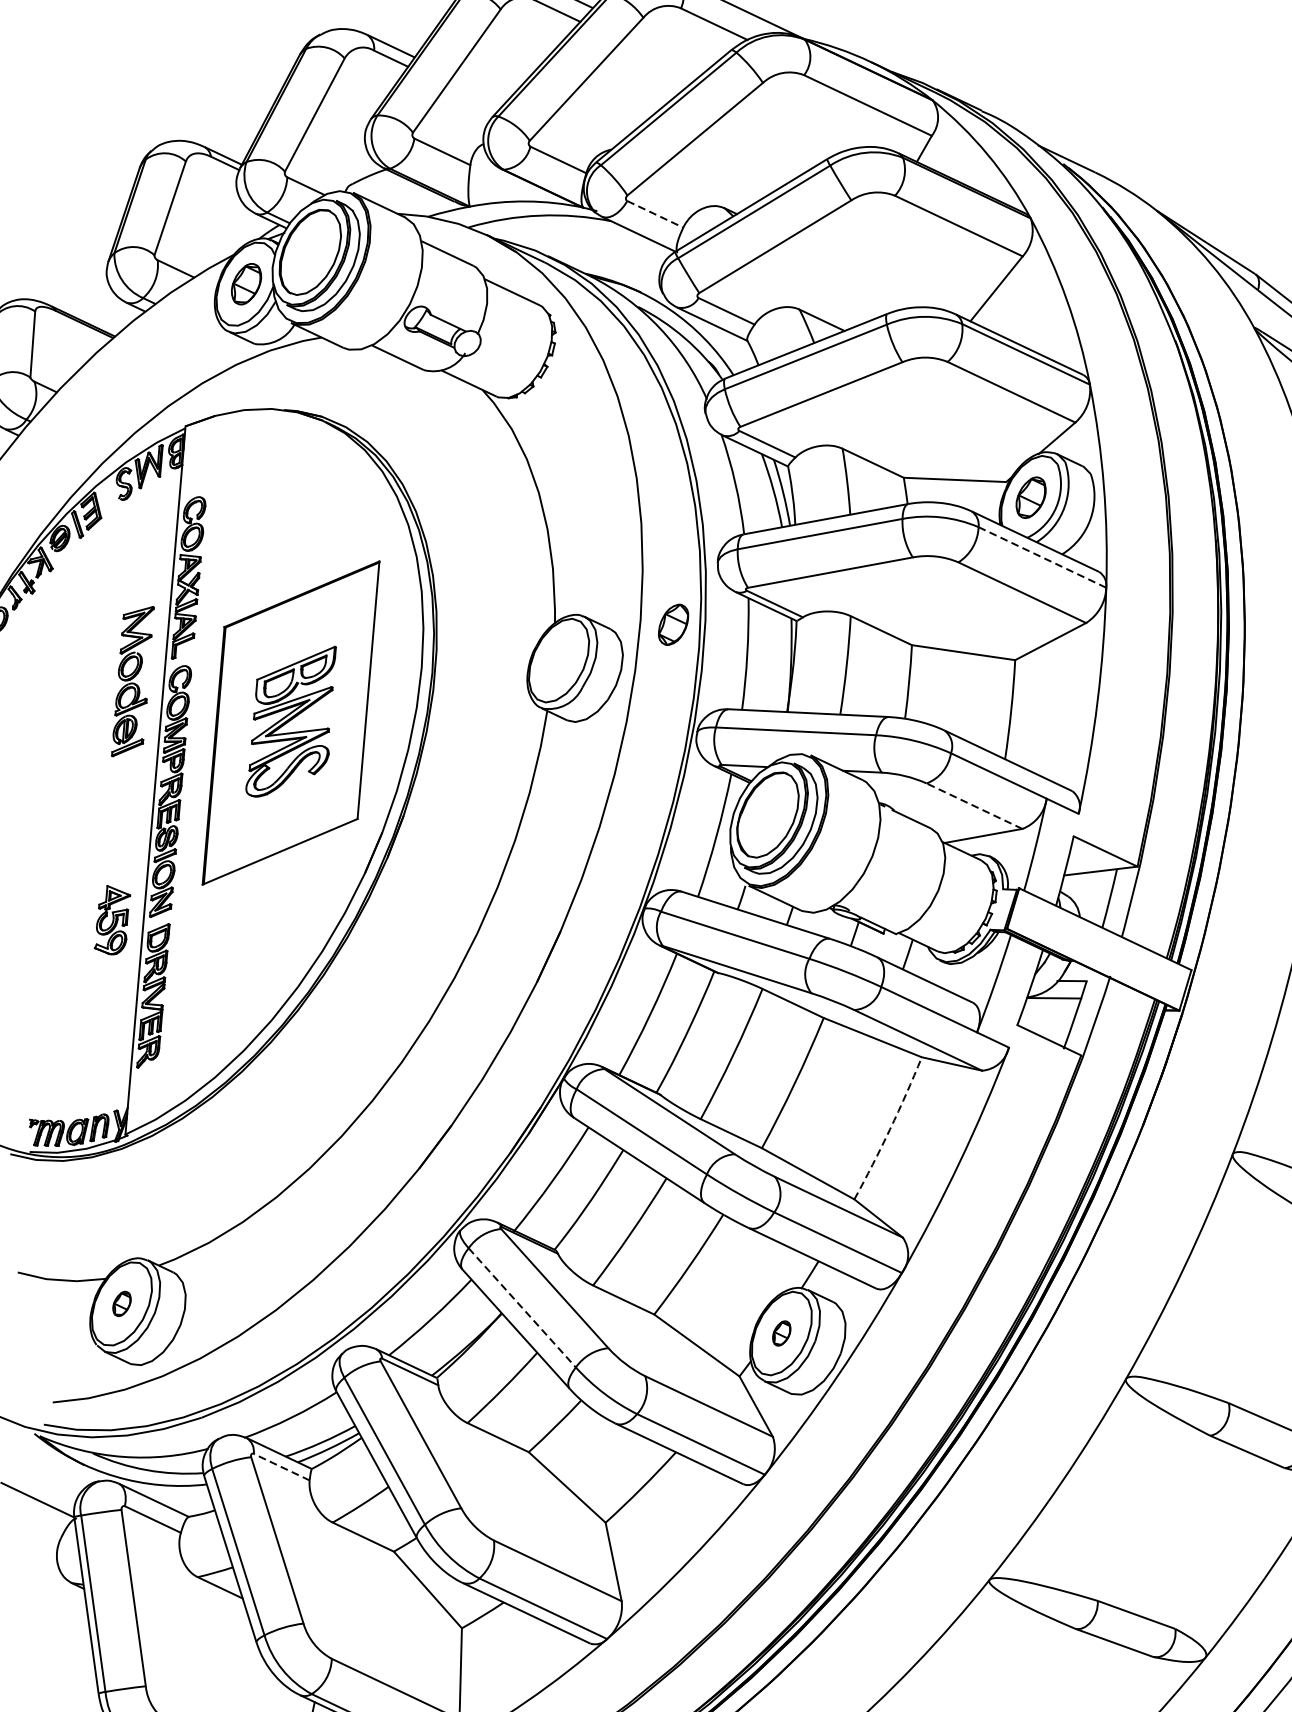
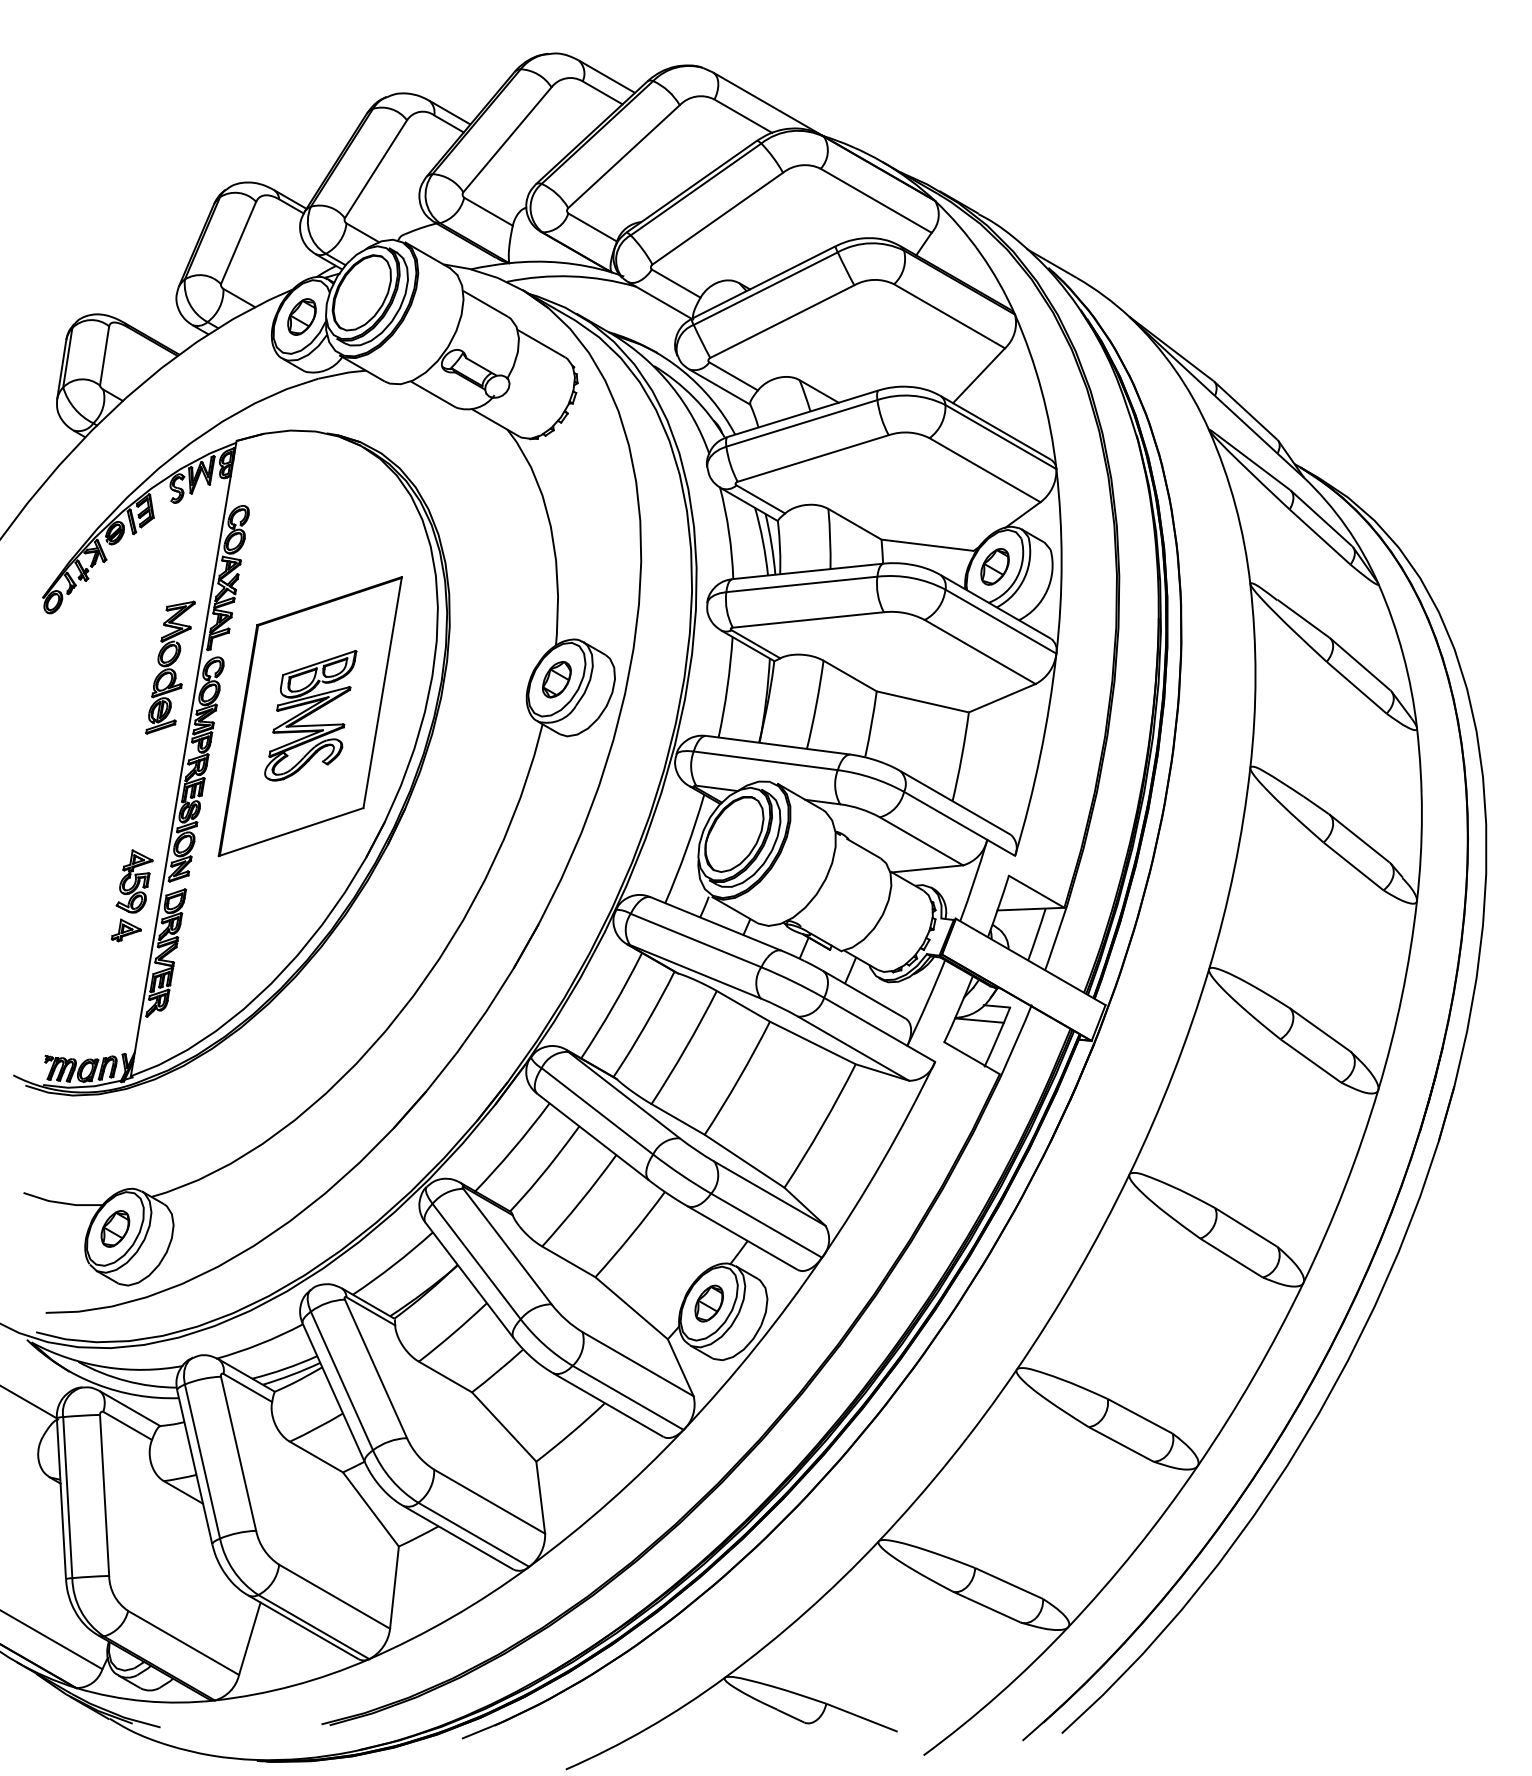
line: (655, 214) -> (676, 283), dashed -> solid
line: (1043, 557) -> (1001, 621), dashed -> solid
part: (673, 624) -> (556, 679), moved
line: (974, 806) -> (921, 841), dashed -> solid
part: (106, 974) -> (125, 930), added
arc: (889, 1129) -> (821, 1127), dashed -> solid
part: (122, 1303) -> (115, 1228), size x1.67
line: (522, 1307) -> (476, 1261), dashed -> solid
part: (781, 1333) -> (708, 1303), size x1.67
line: (281, 1466) -> (247, 1387), dashed -> solid

